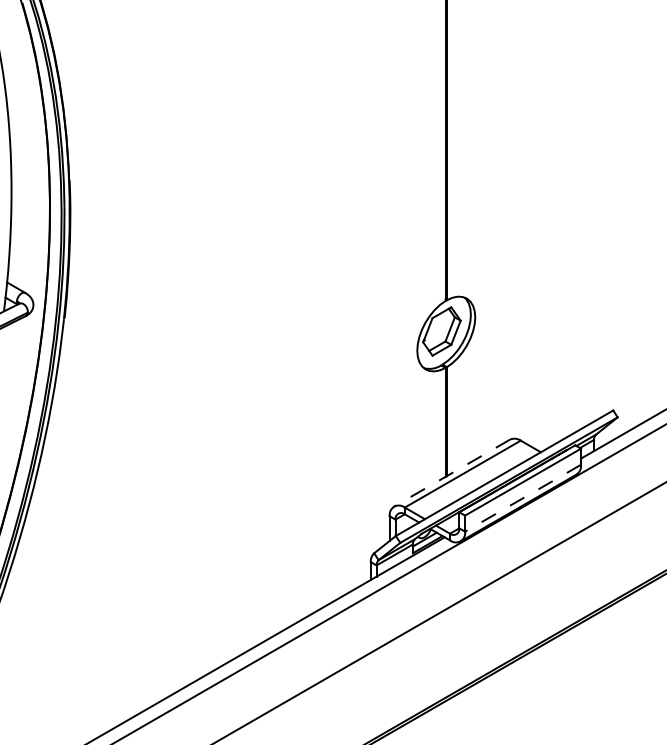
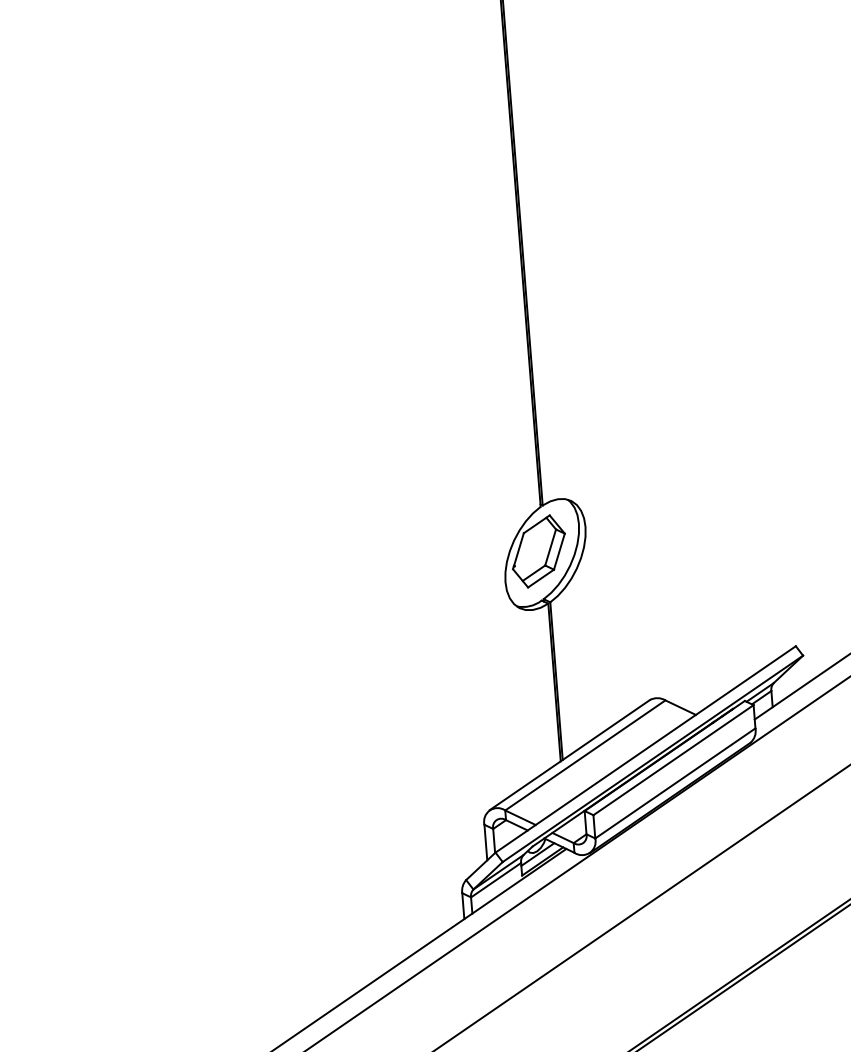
line: (452, 473) -> (570, 755), dashed -> solid
line: (523, 498) -> (675, 783), dashed -> solid

